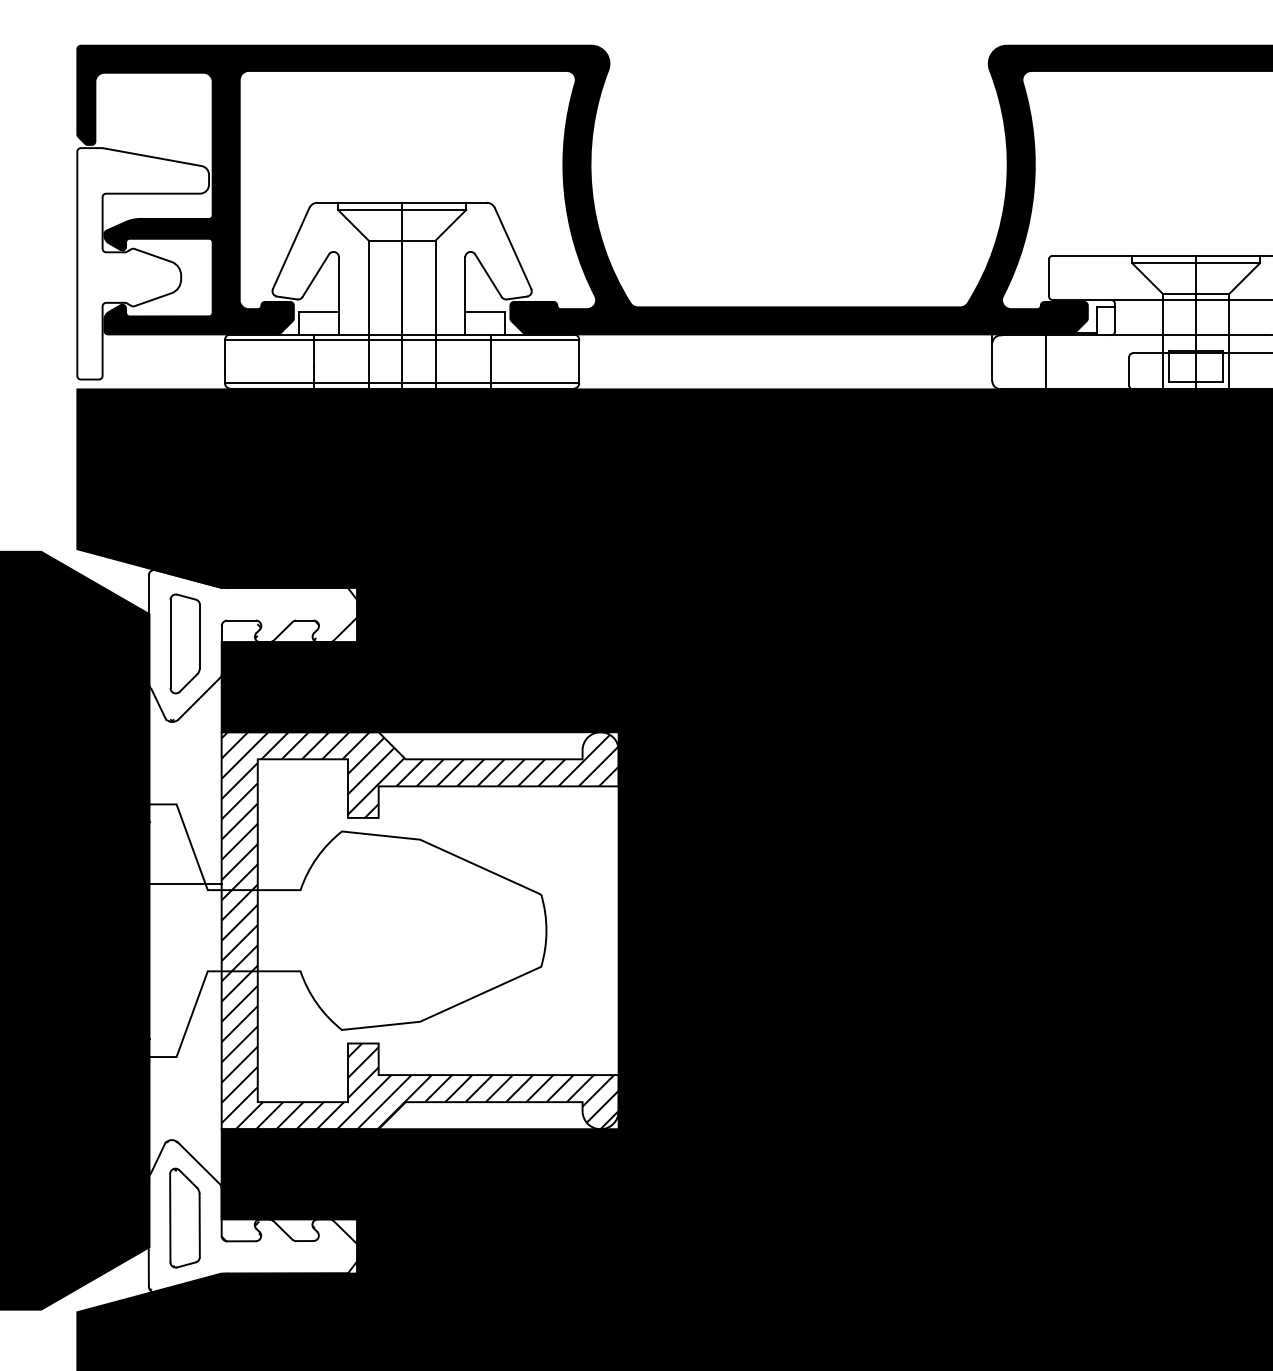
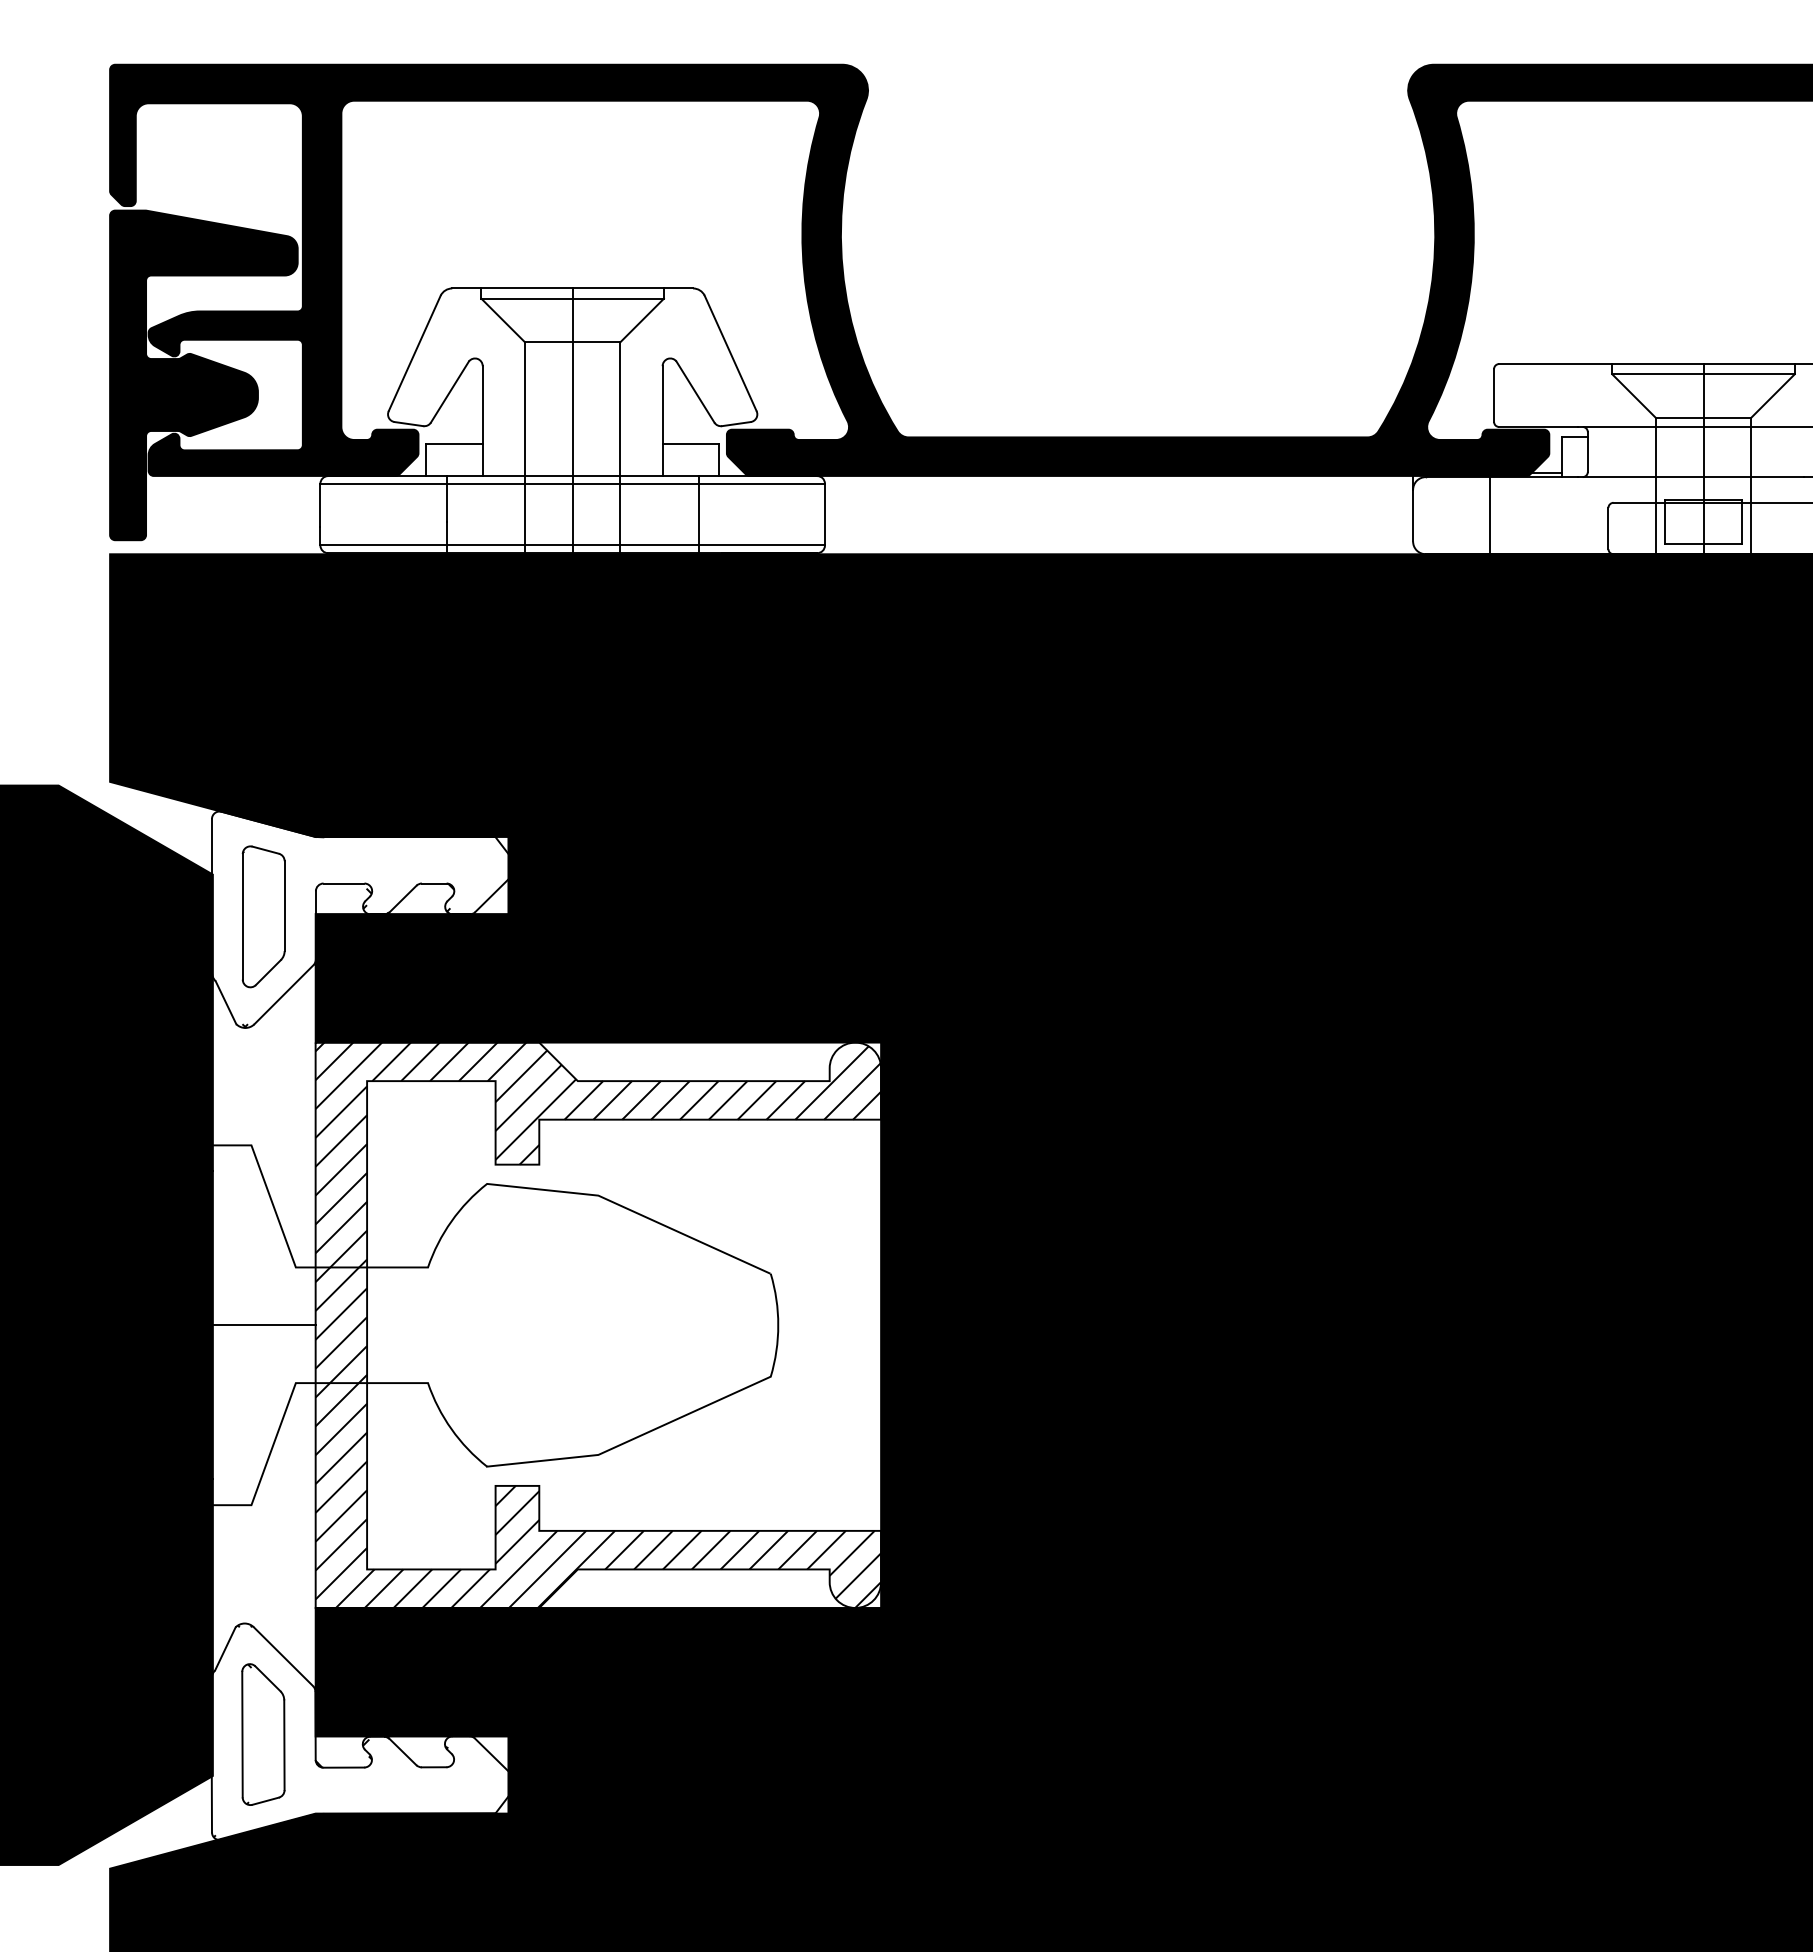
fill: (142, 263) -> (203, 375), added
line: (185, 884) -> (263, 1325), moved

